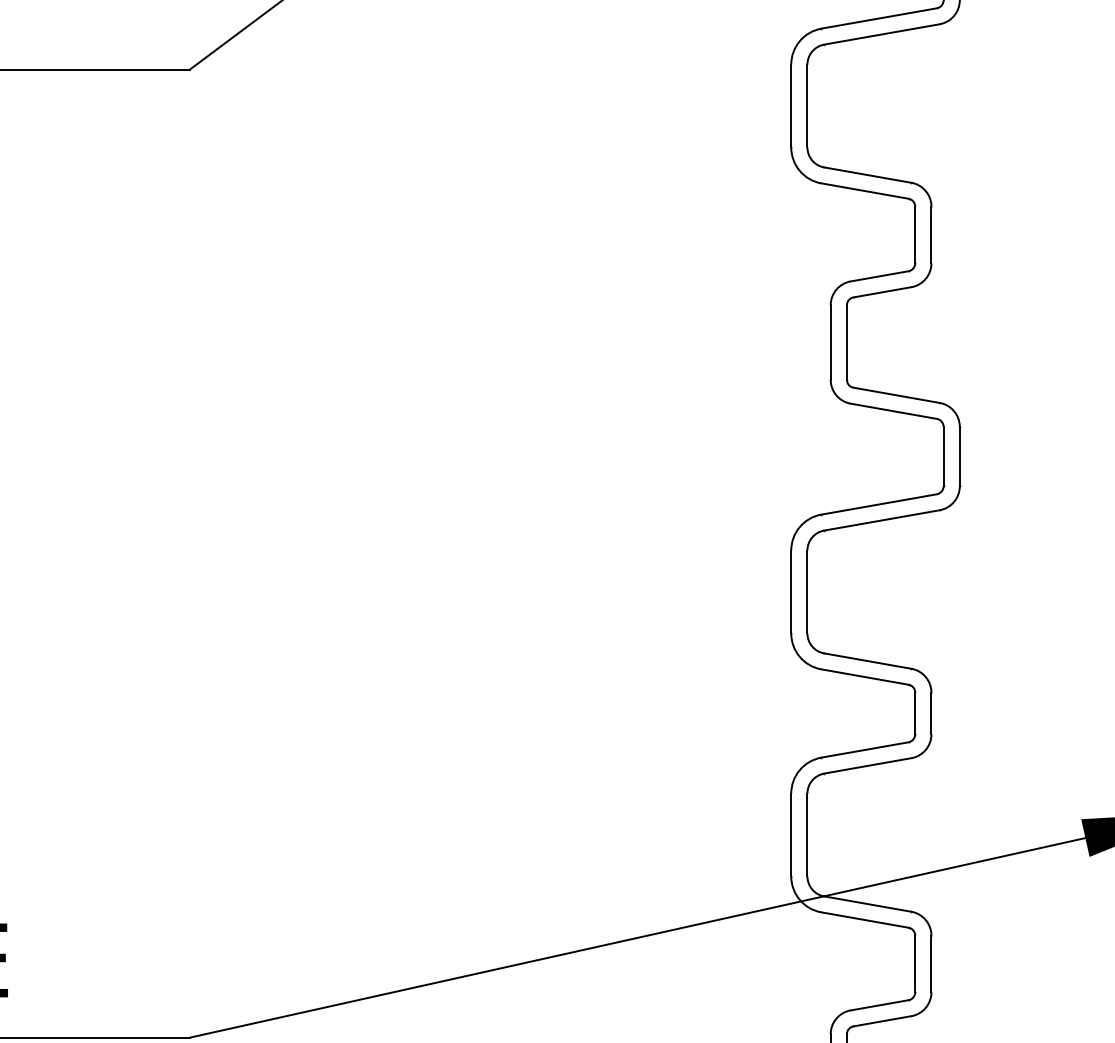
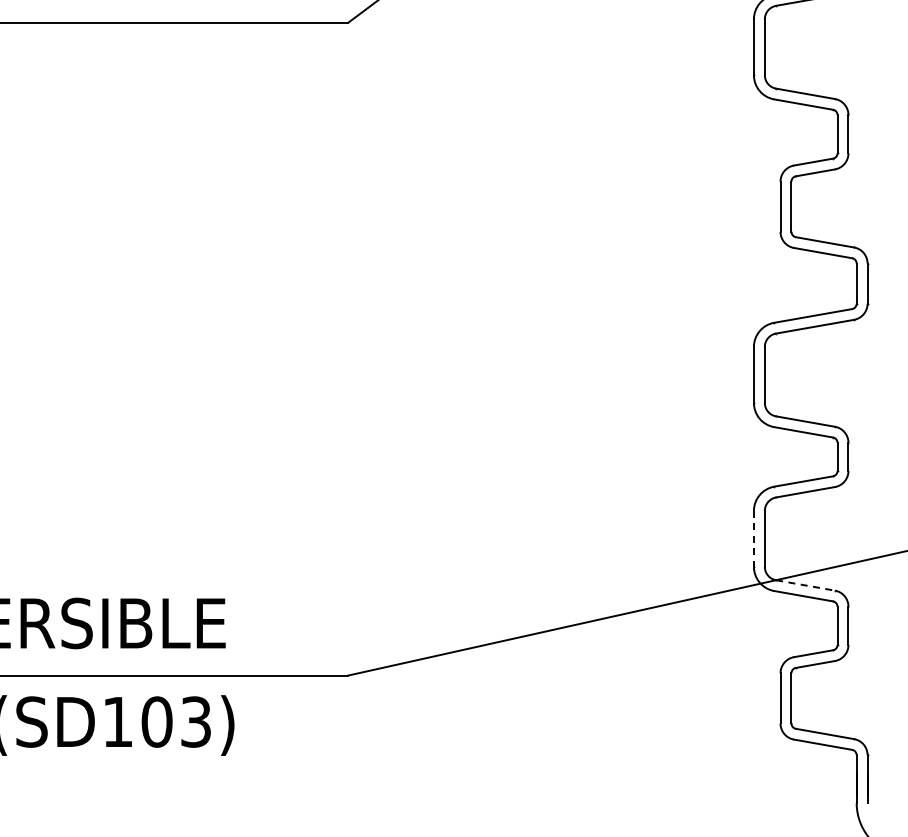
line: (790, 834) -> (753, 538), solid -> dashed
line: (867, 904) -> (805, 585), solid -> dashed

